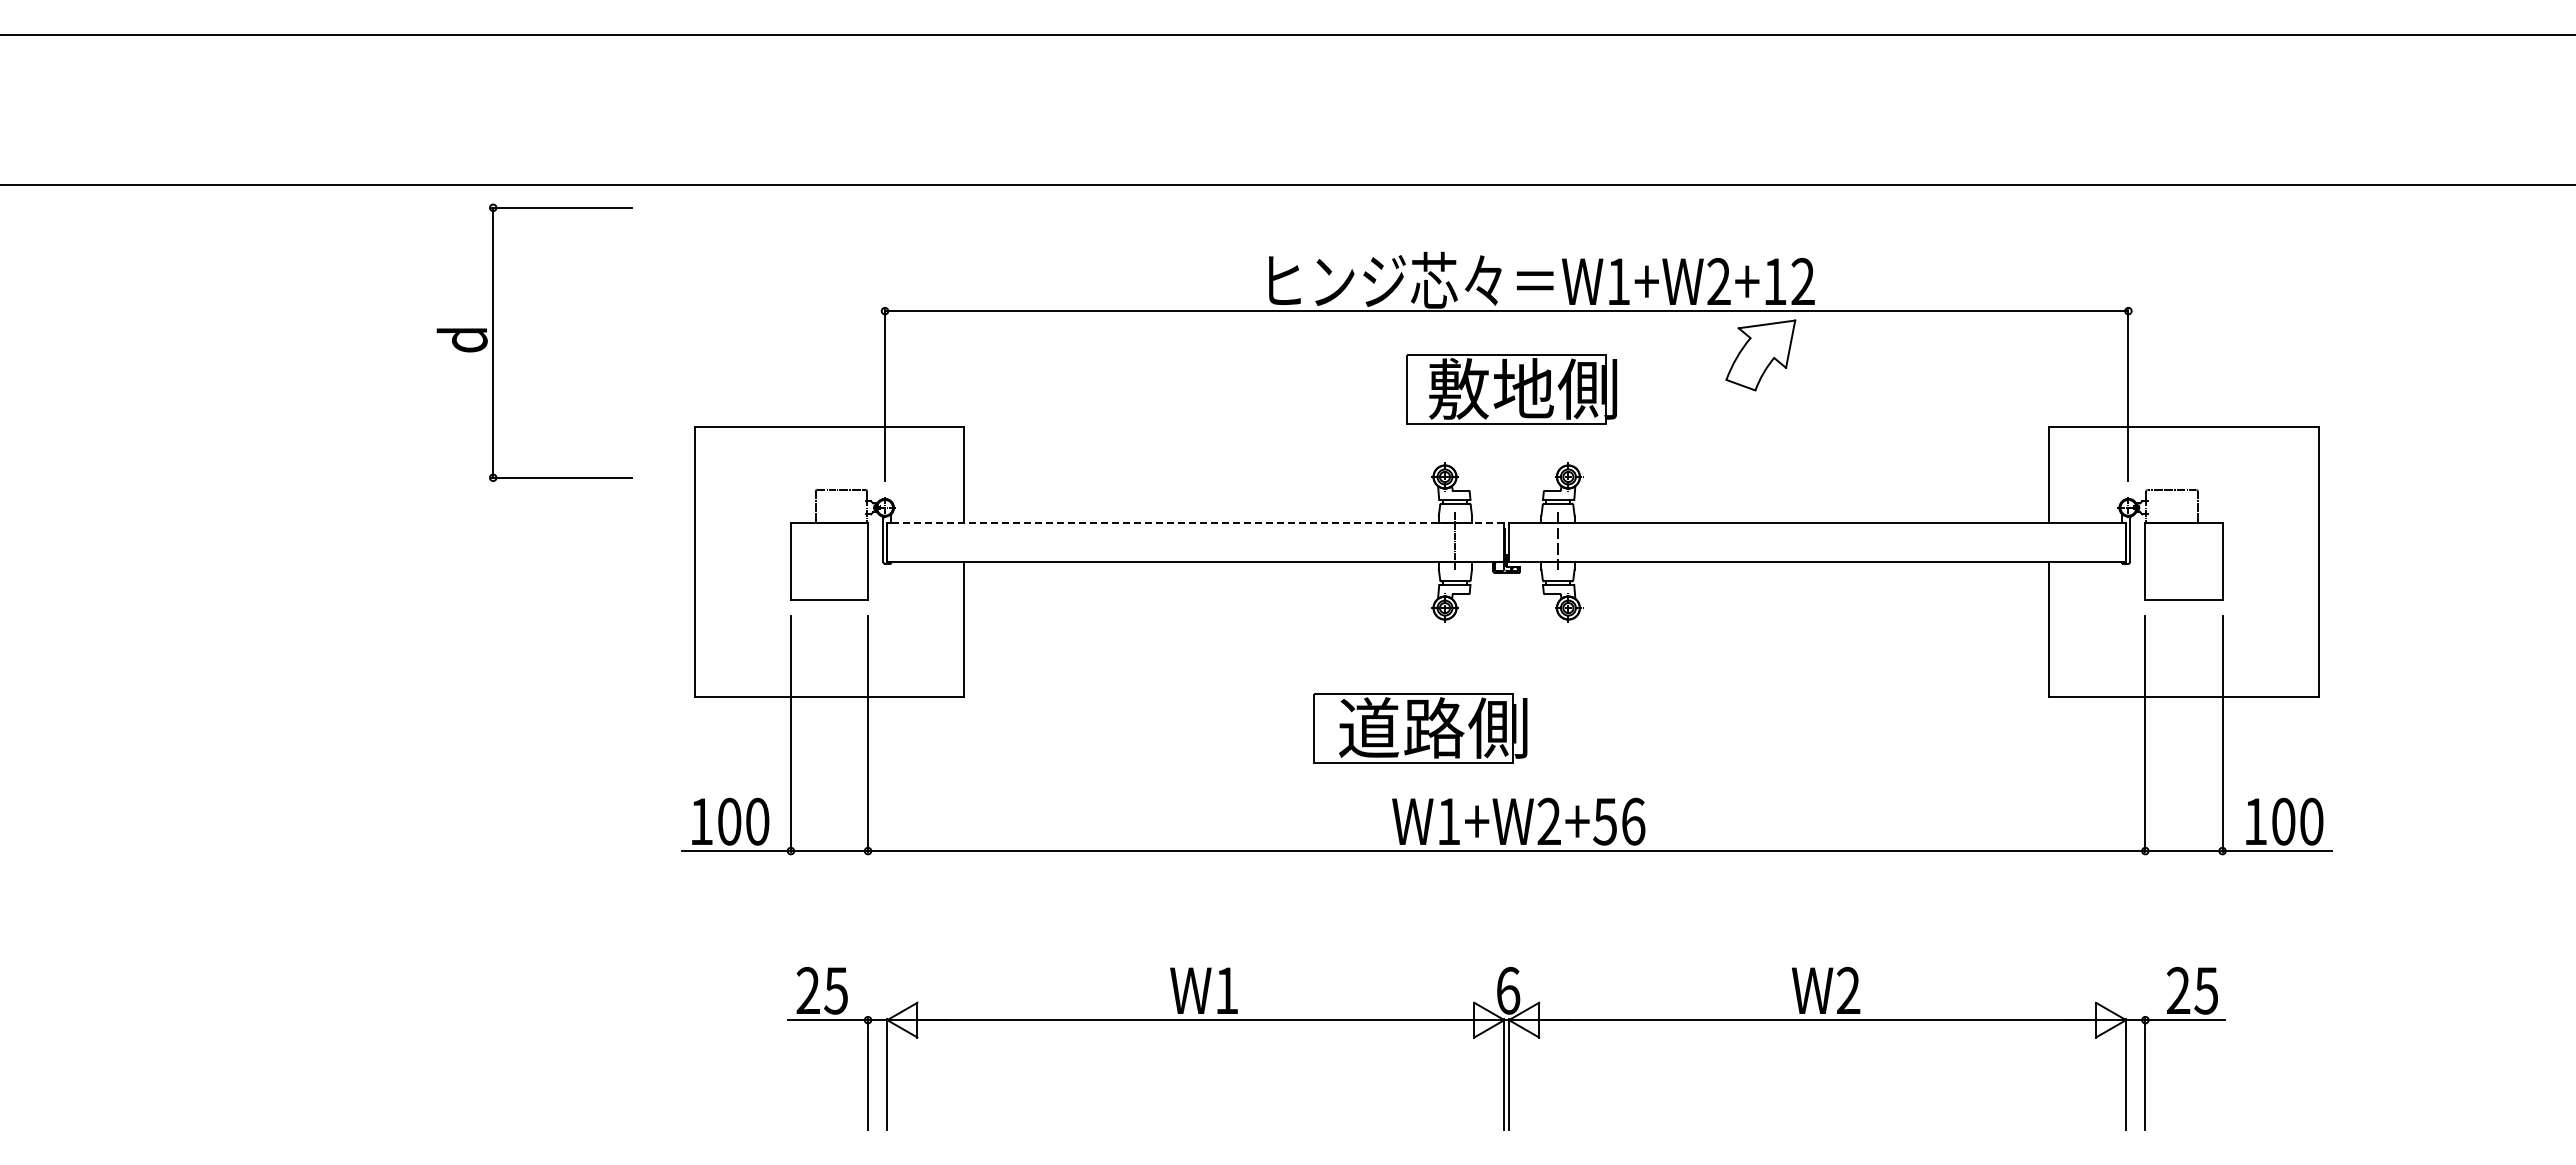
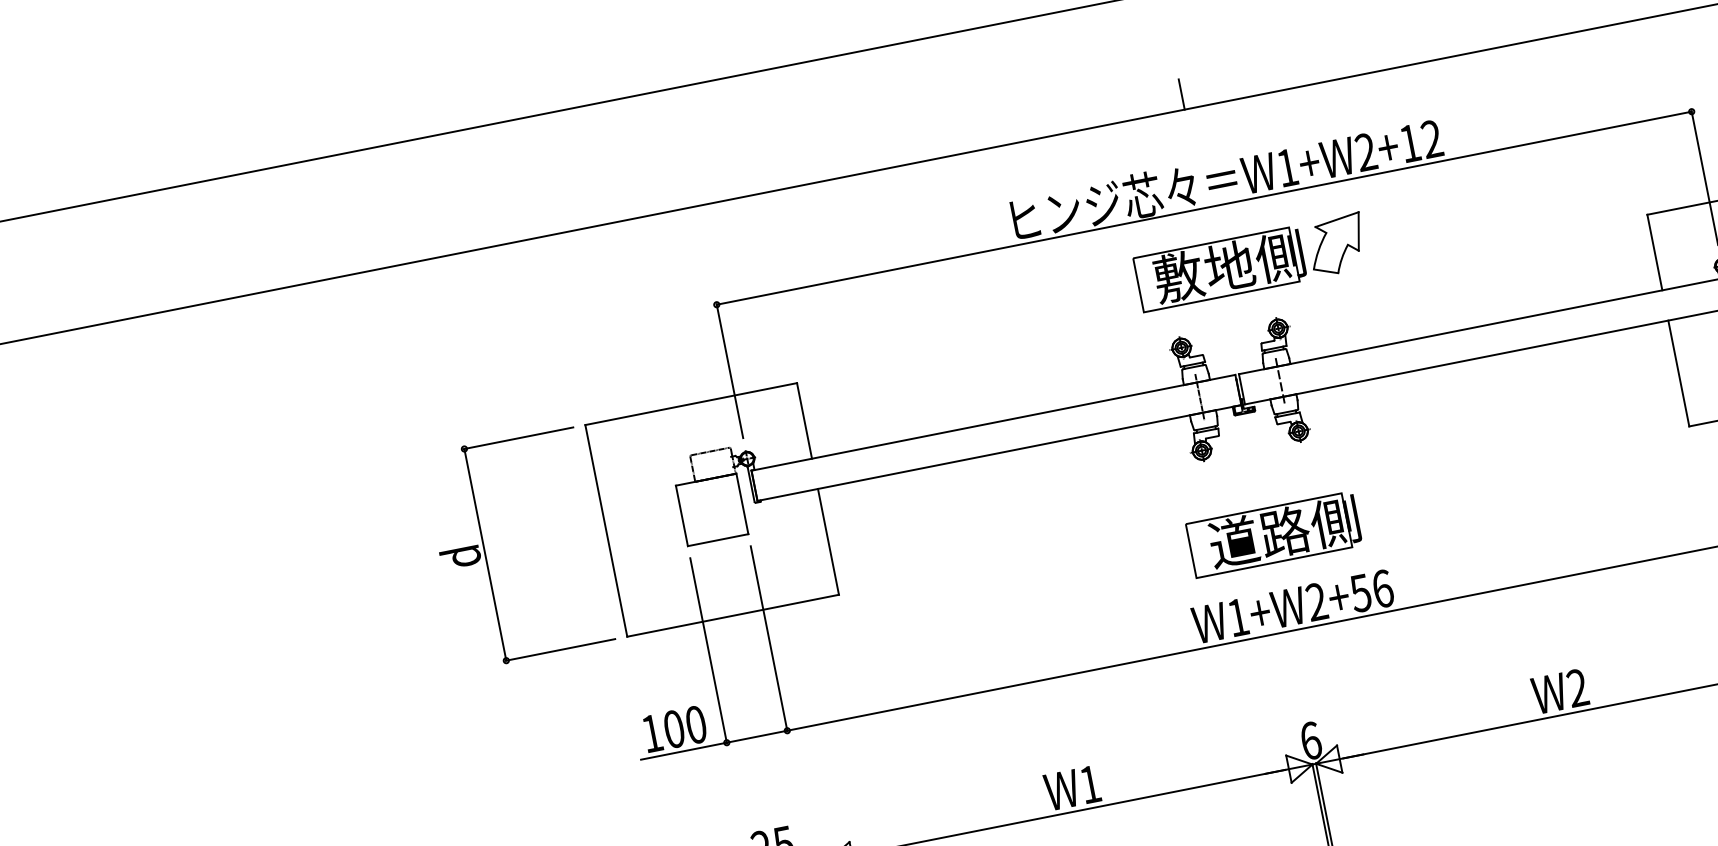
line: (1506, 165) -> (1181, 94), added
part: (493, 342) -> (485, 554), moved
part: (1760, 355) -> (1336, 245), moved
line: (1195, 523) -> (993, 423), dashed -> solid
part: (1420, 728) -> (1274, 534), moved

